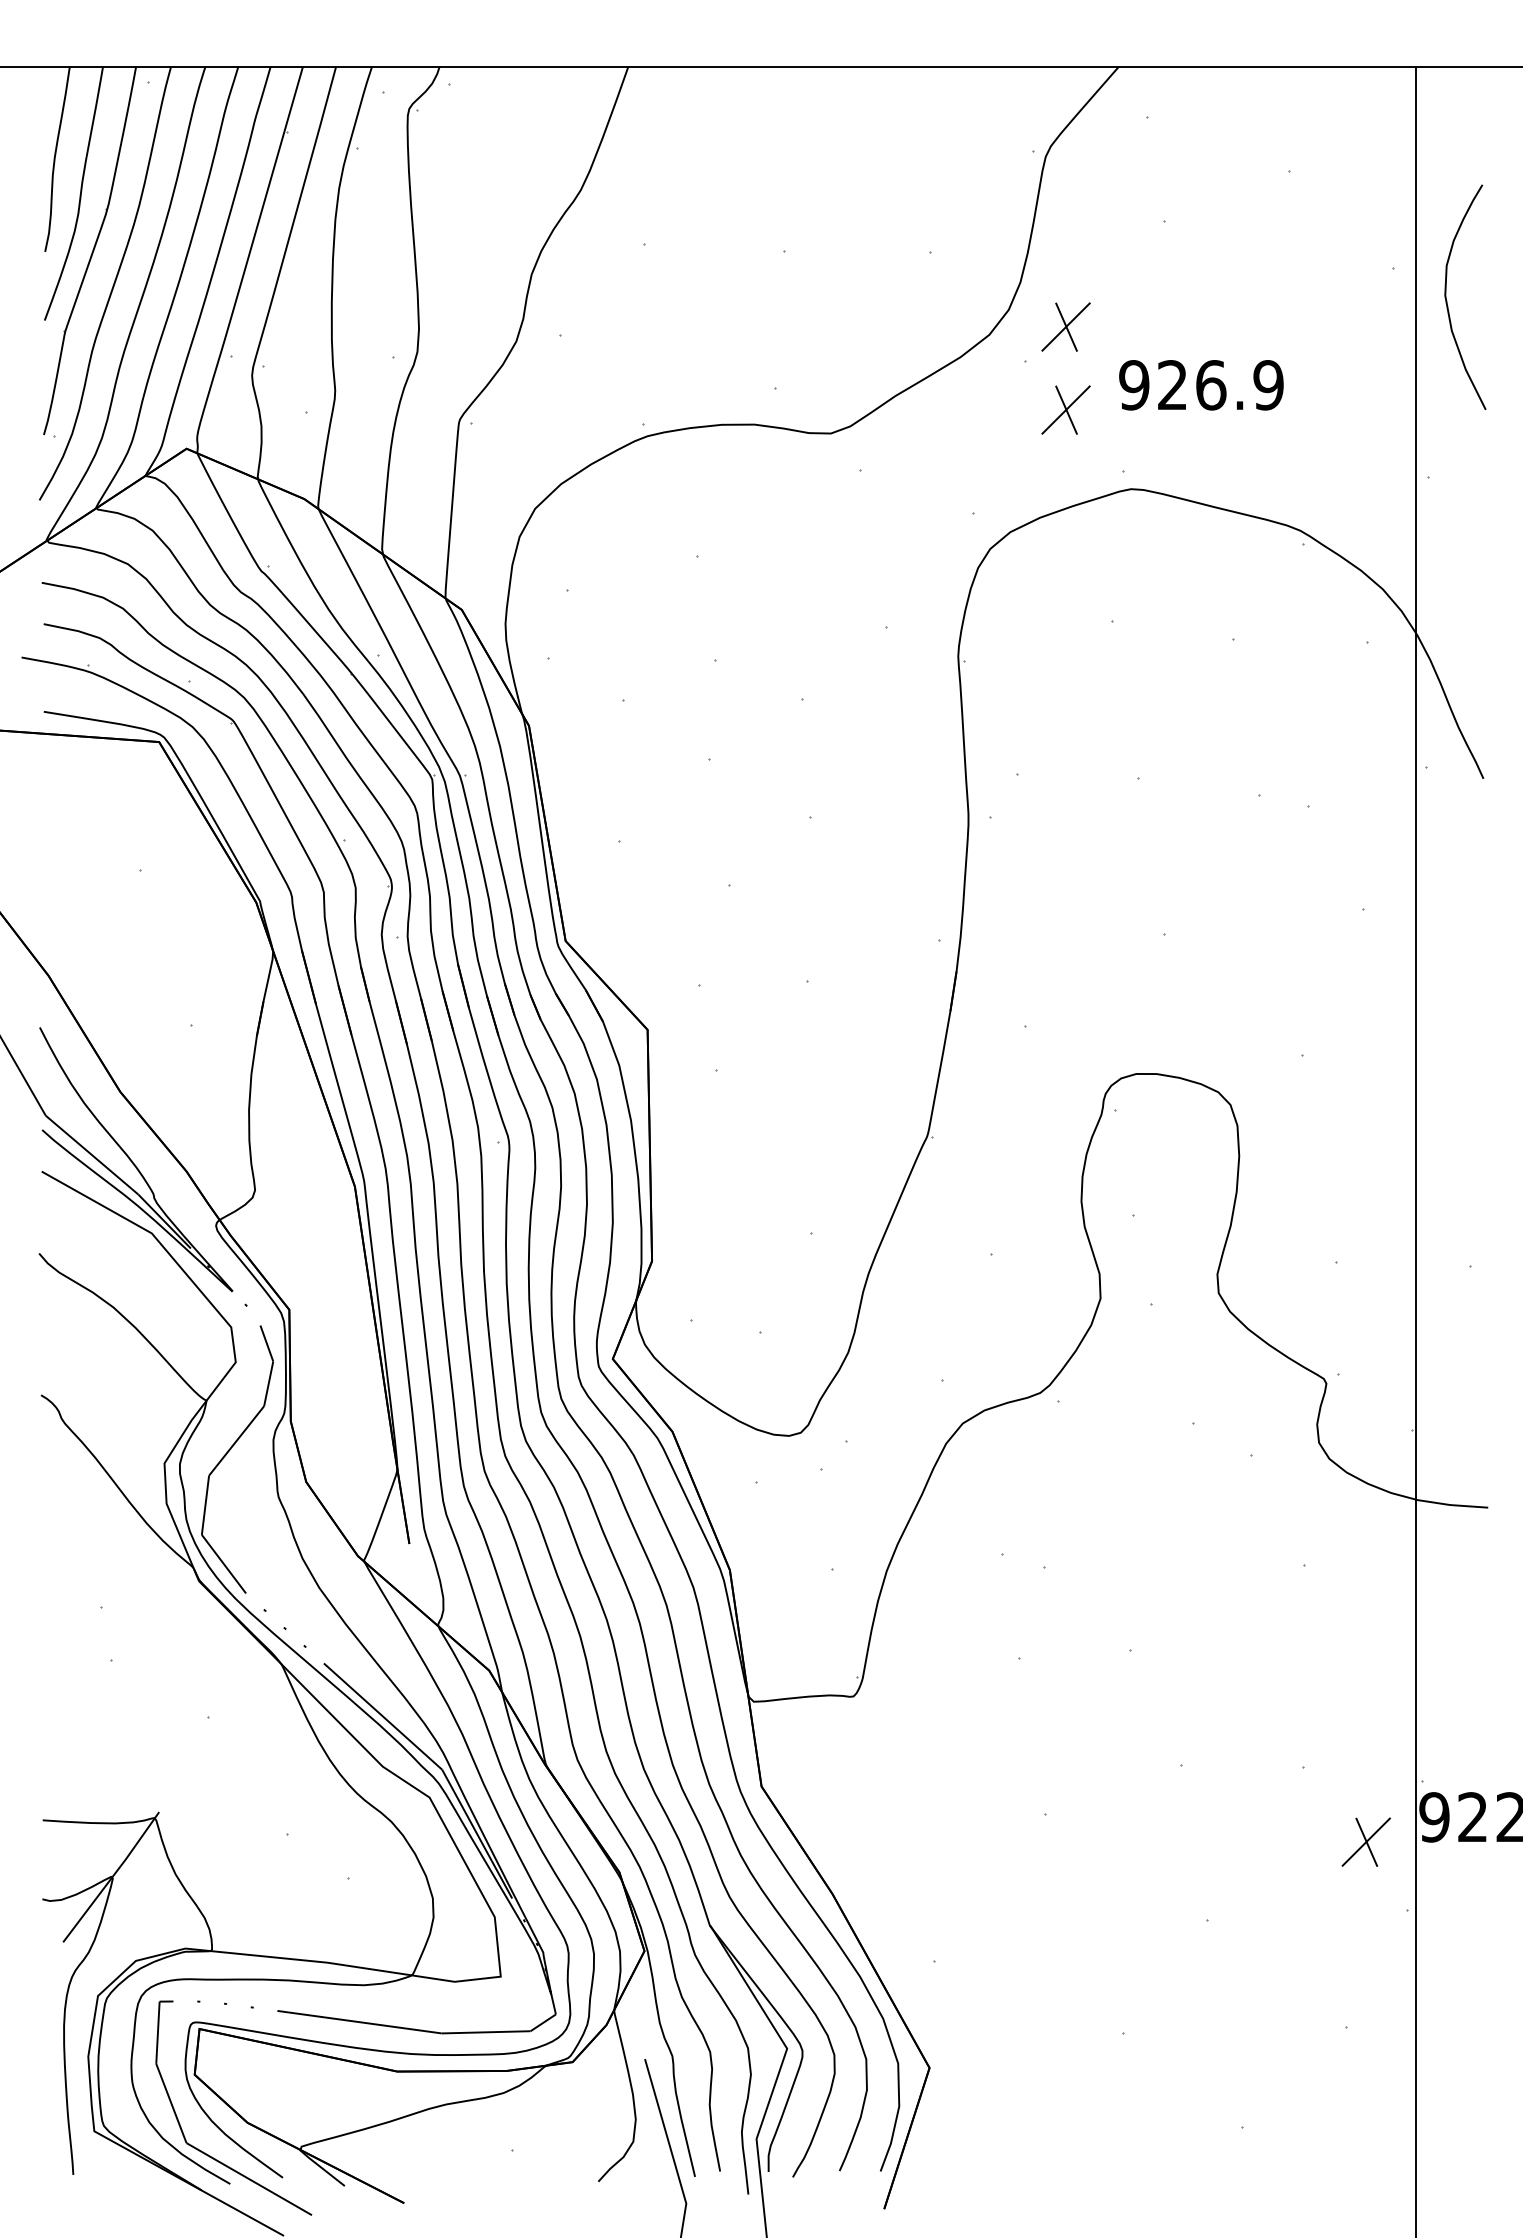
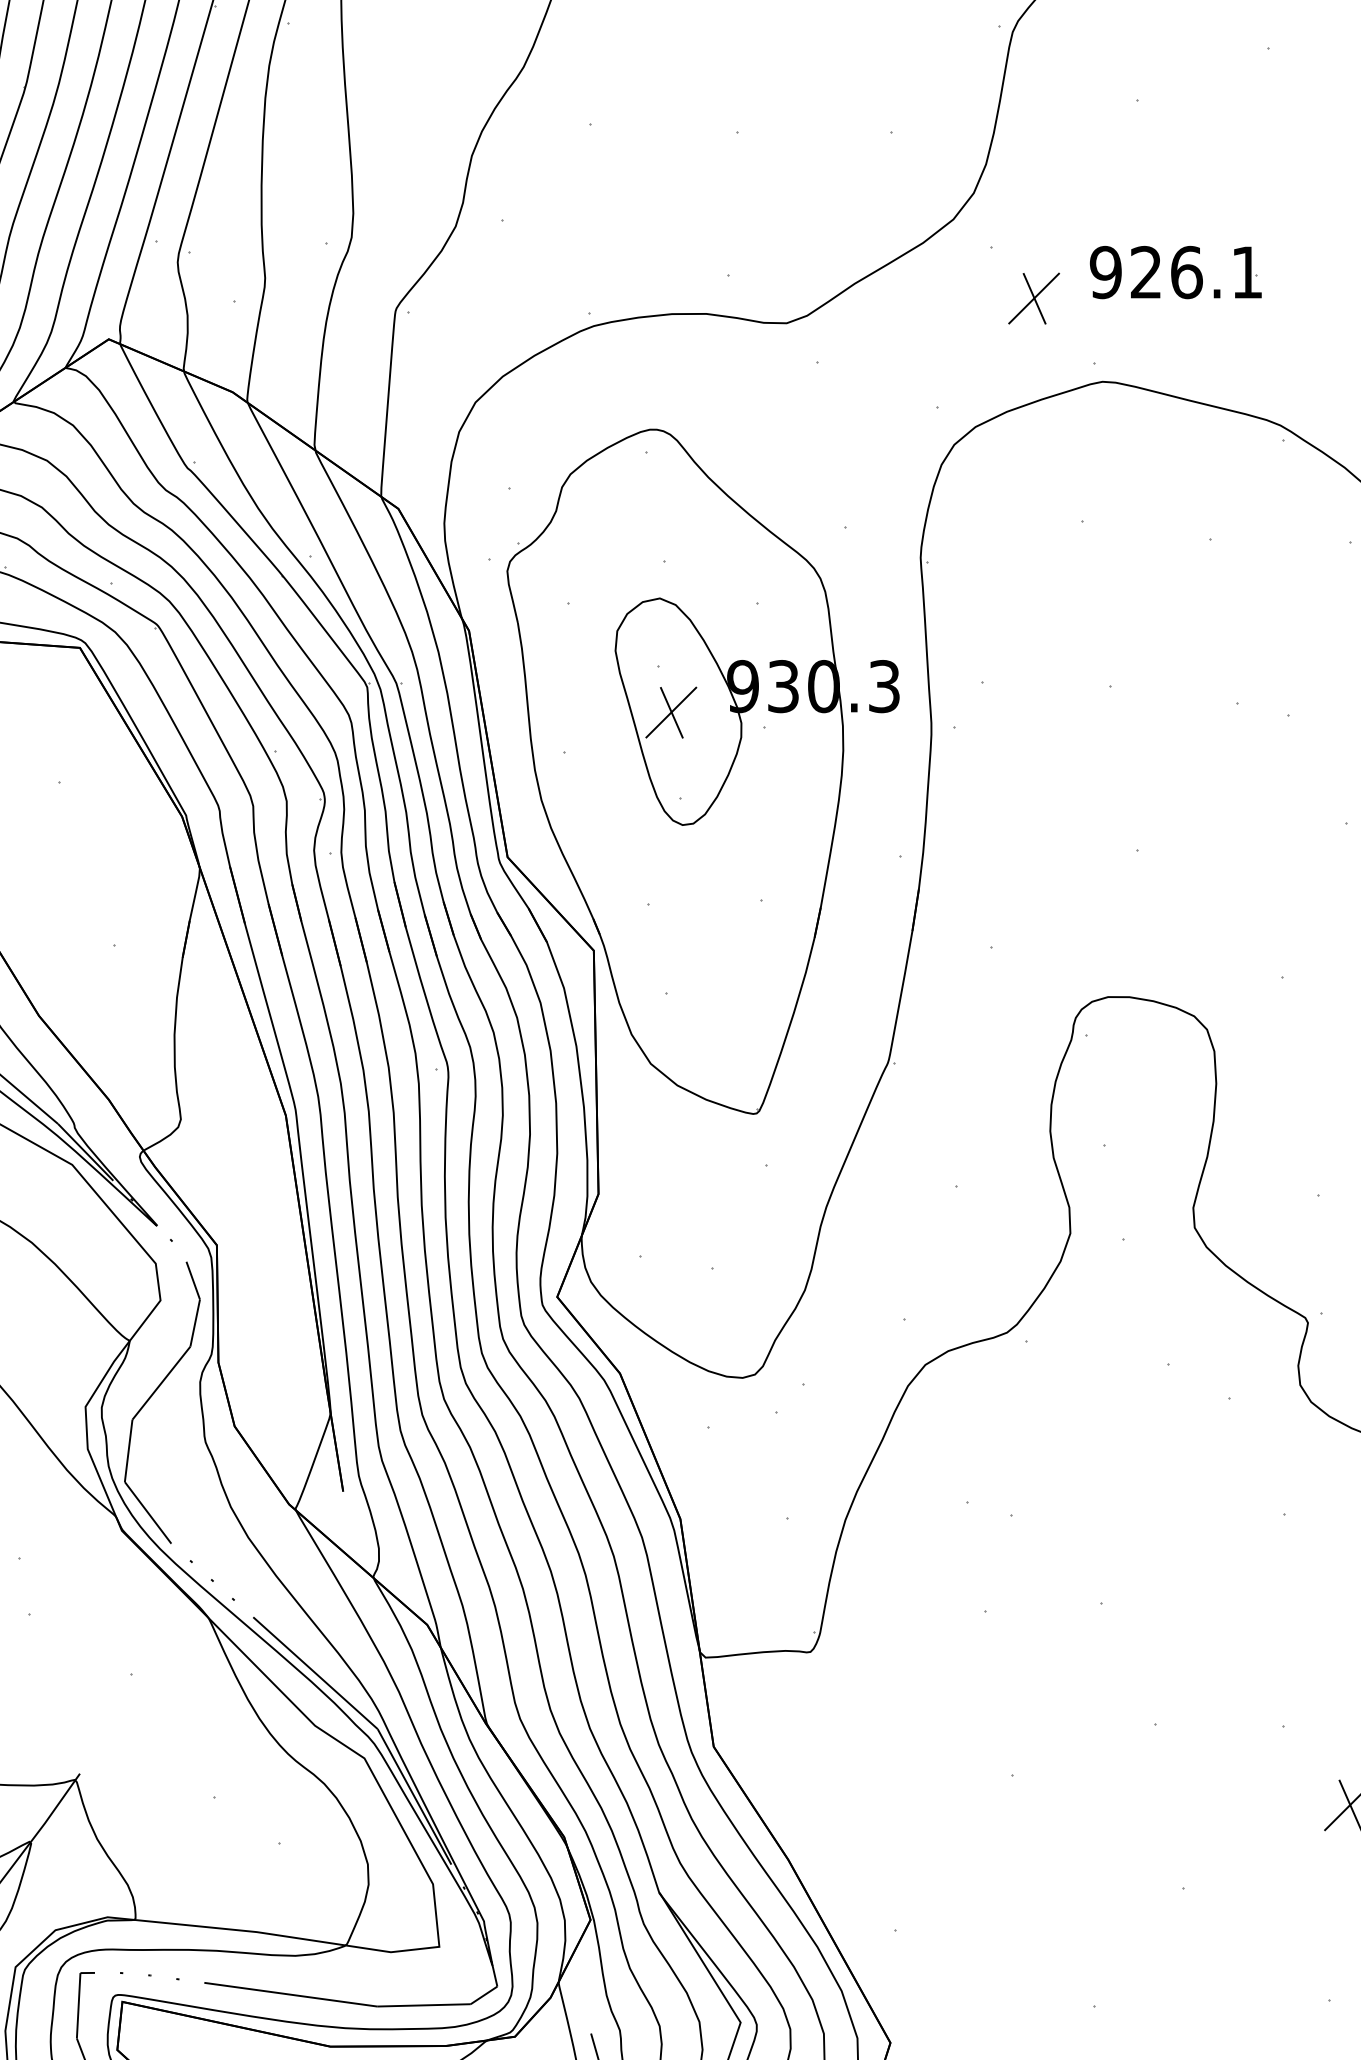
part: (1065, 326) -> (1033, 210), removed
text: (1268, 385) -> (1247, 272), 926.9 -> 926.1
part: (751, 859) -> (703, 771), added

